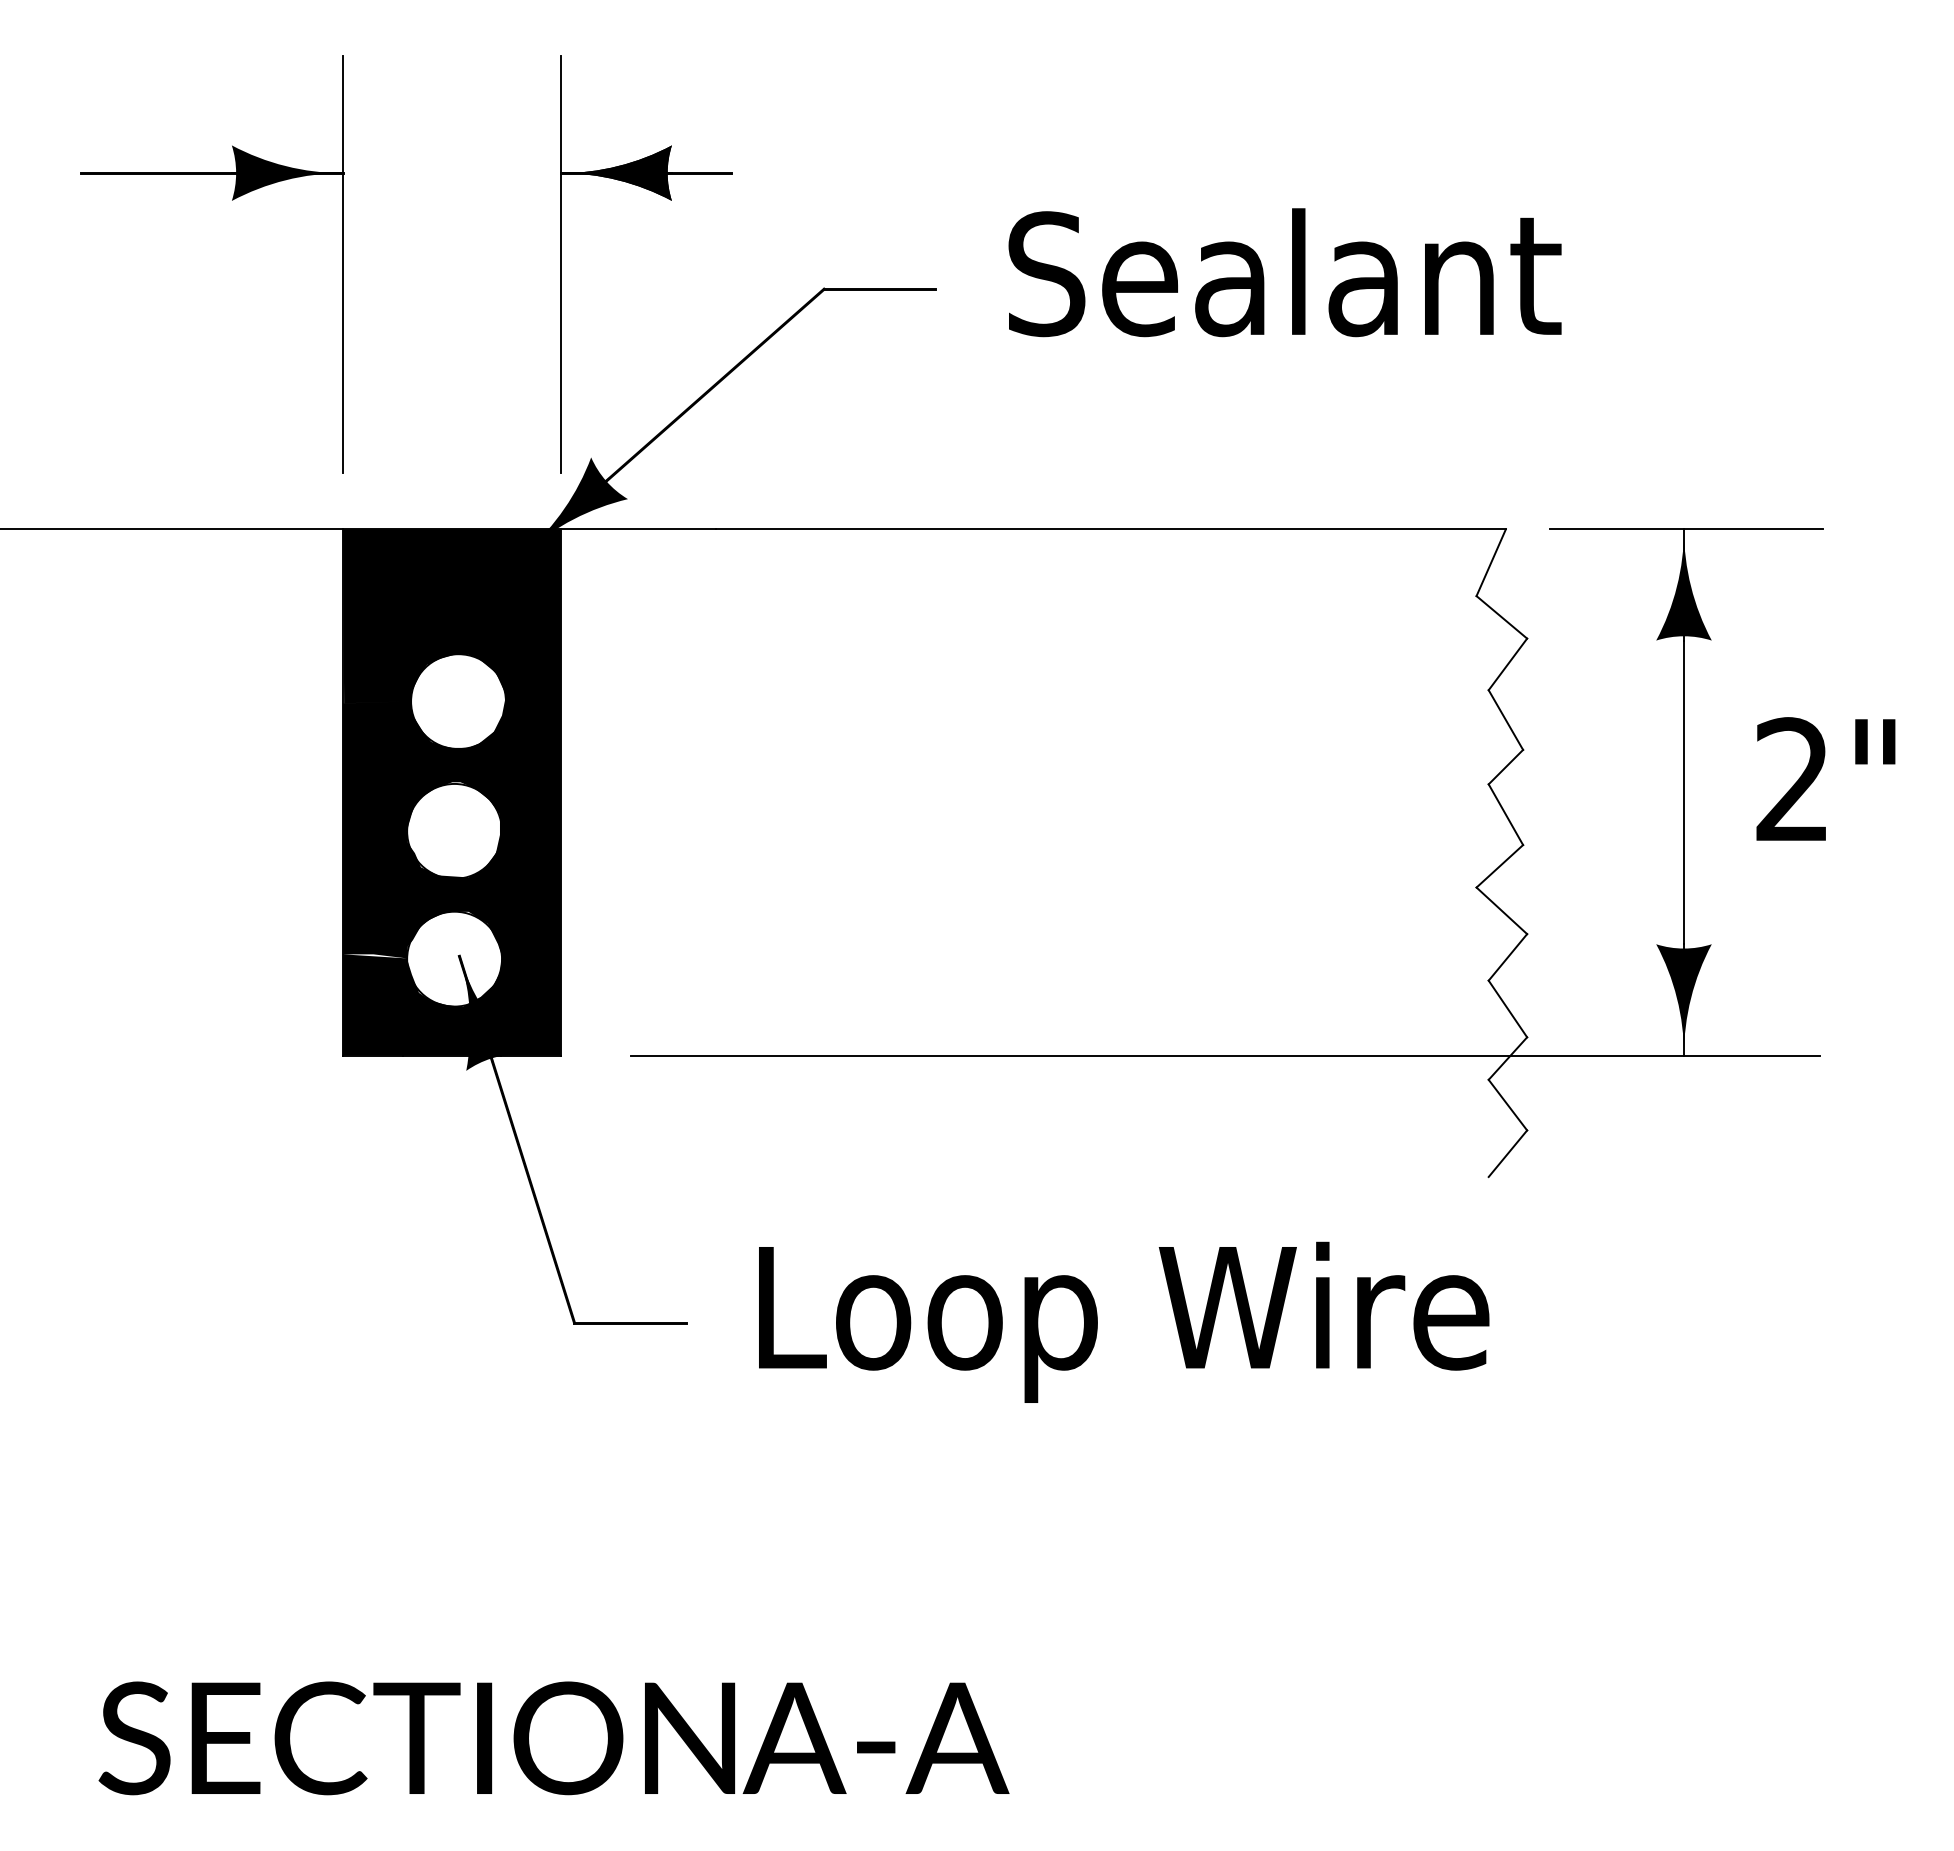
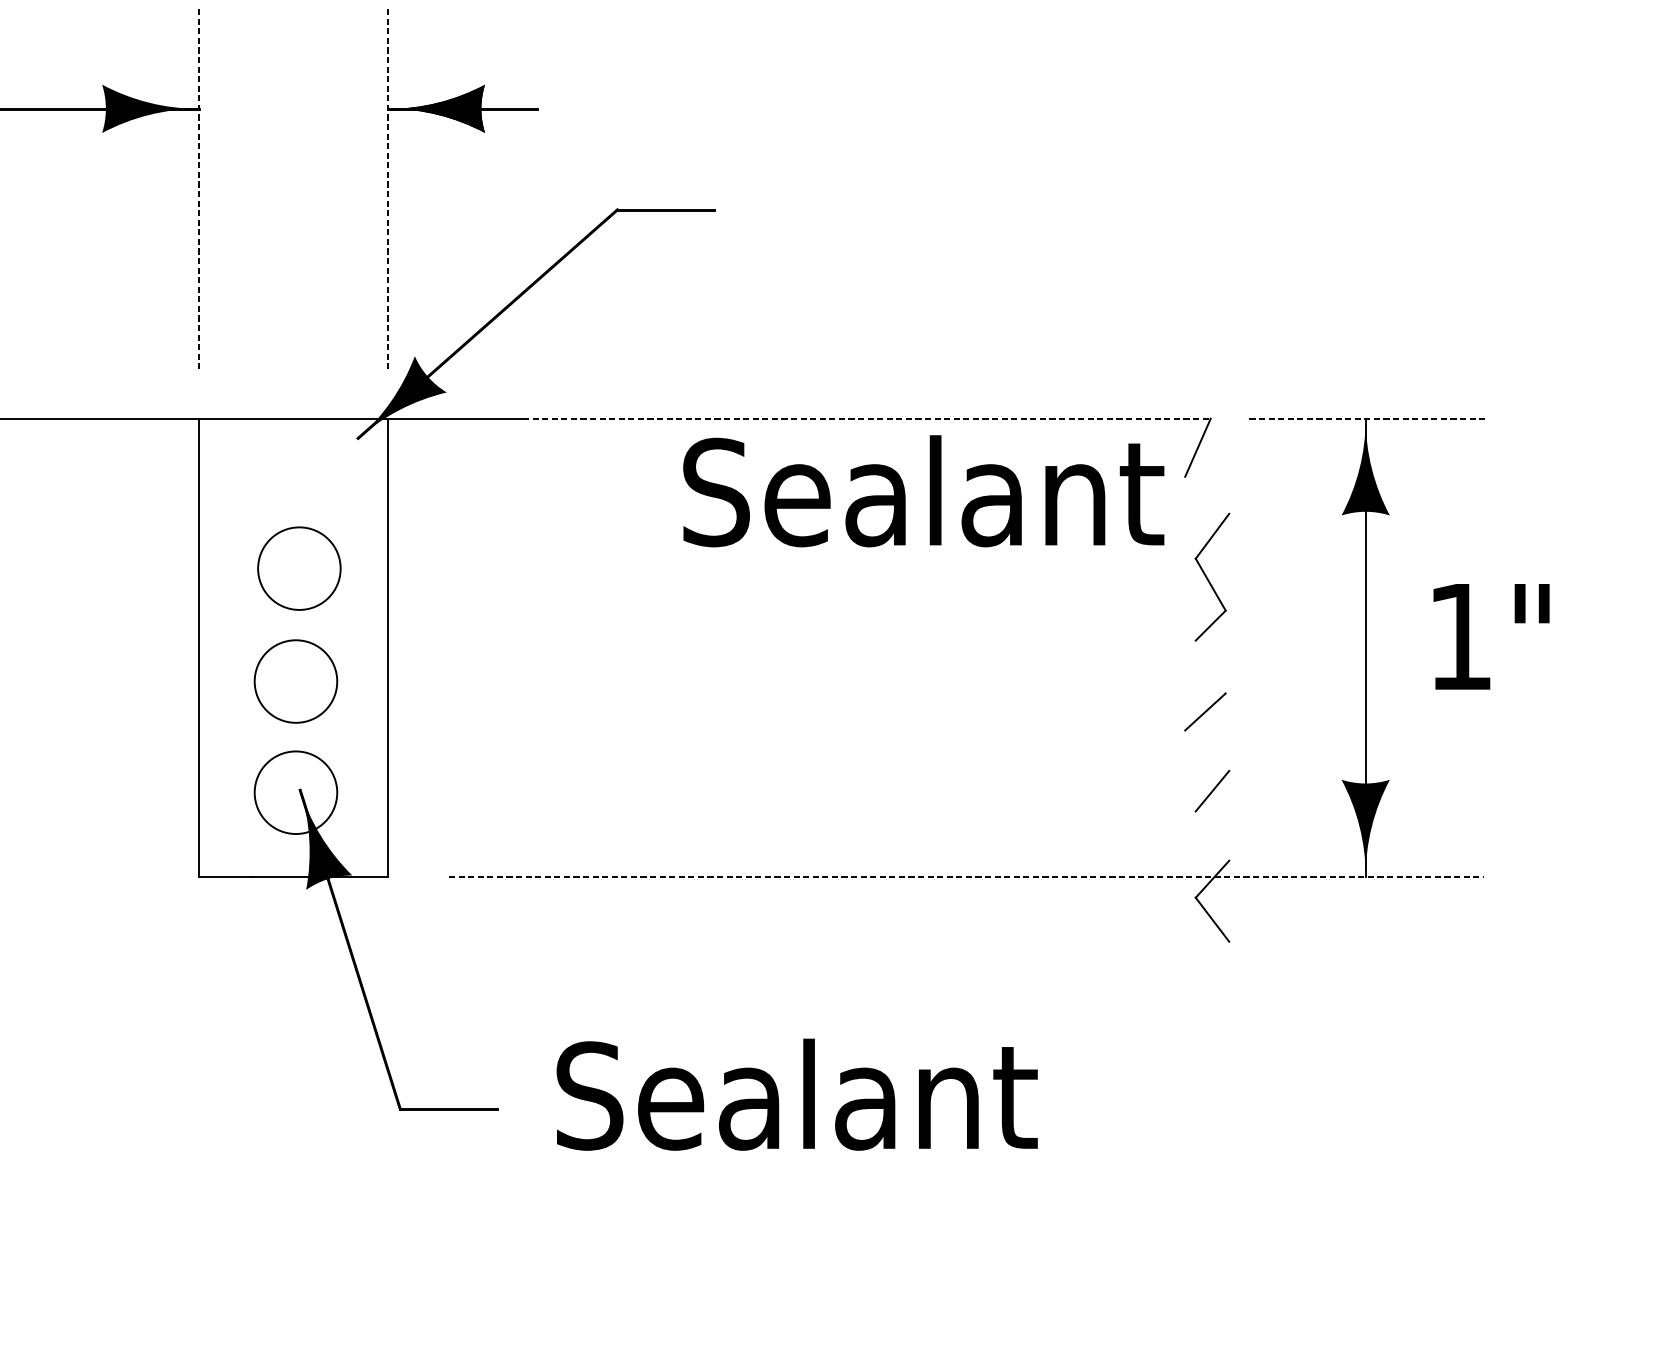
line: (343, 263) -> (199, 187), solid -> dashed
line: (560, 263) -> (388, 187), solid -> dashed
text: (1284, 272) -> (923, 491), moved
line: (1111, 529) -> (867, 418), solid -> dashed
line: (1687, 529) -> (1368, 418), solid -> dashed
line: (1501, 617) -> (1206, 495), removed
text: (1791, 778) -> (1459, 635), 2" -> 1"
fill: (451, 792) -> (293, 647), removed
line: (1505, 814) -> (1210, 666), removed
line: (1501, 910) -> (1206, 750), removed
line: (1507, 1008) -> (1212, 835), removed
line: (1225, 1055) -> (966, 876), solid -> dashed
line: (1507, 1153) -> (1212, 961), removed
text: (1121, 1321) -> (876, 1108), Loop Wire -> Sealant

